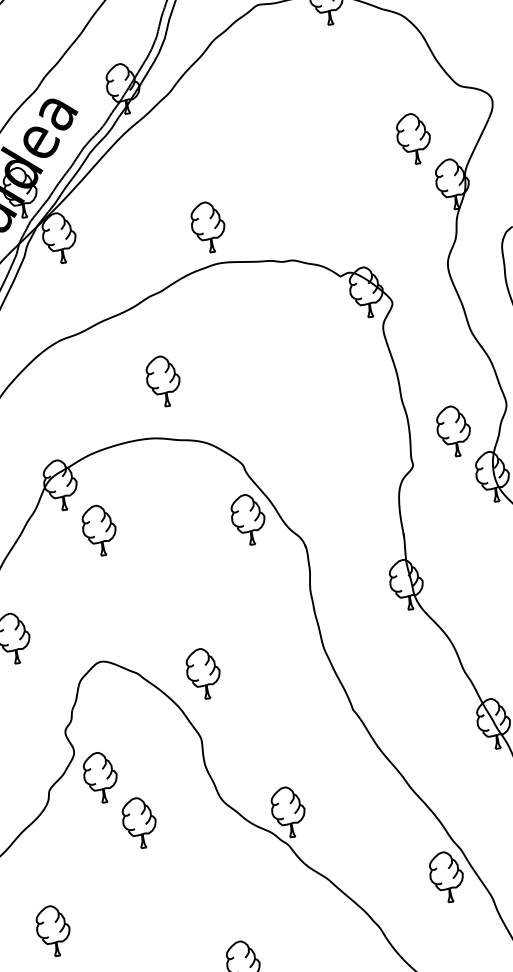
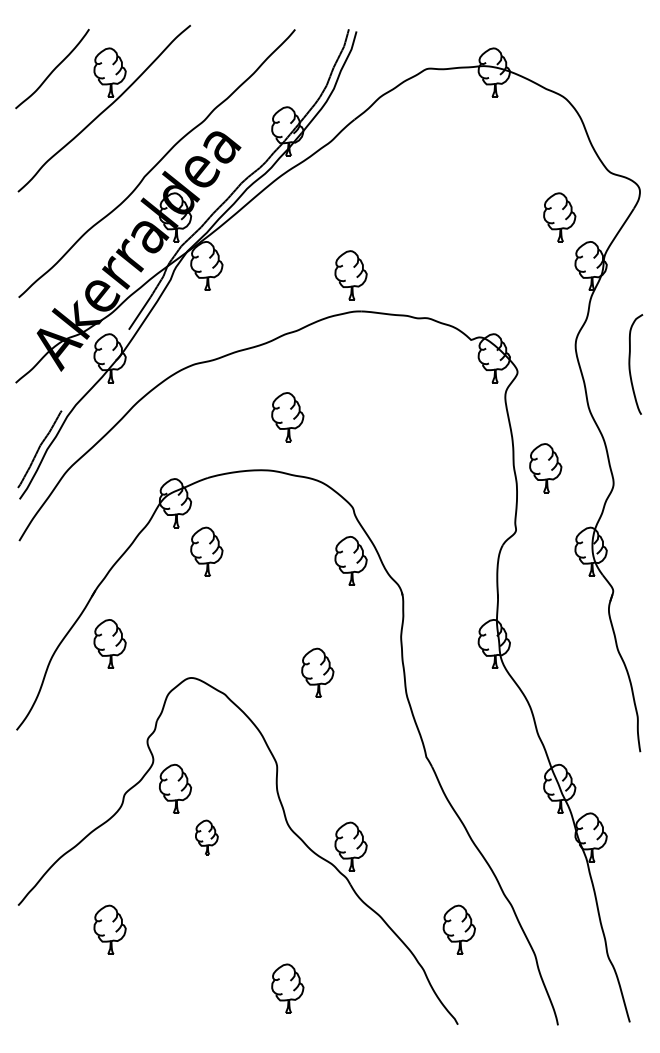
part: (453, 431) -> (545, 468), moved
part: (203, 673) -> (317, 672), moved
part: (139, 822) -> (206, 837), size x0.7
part: (445, 876) -> (458, 929), moved

